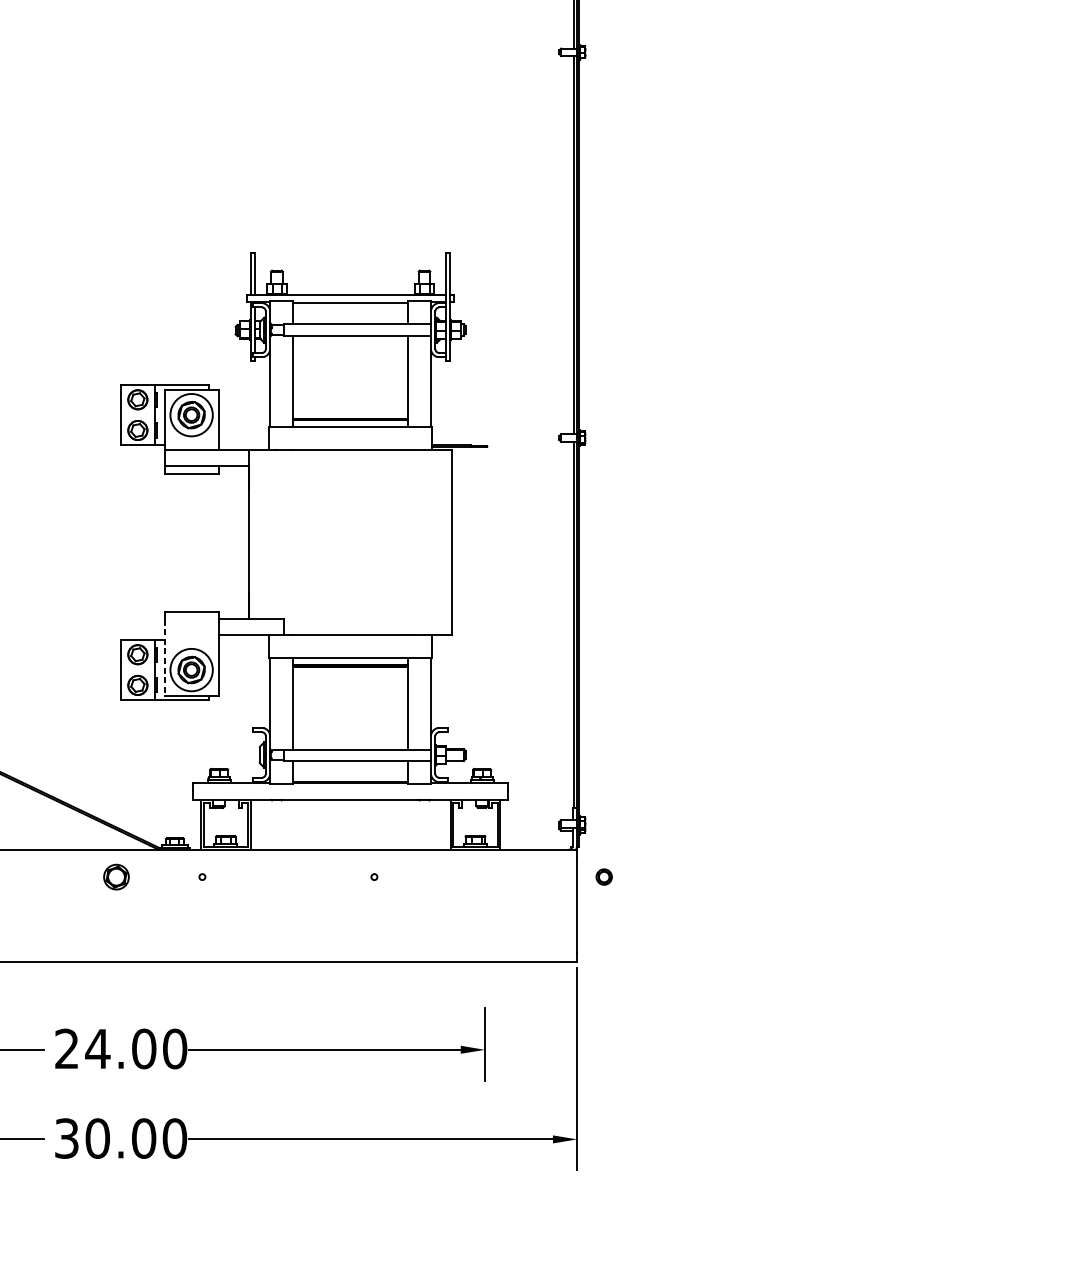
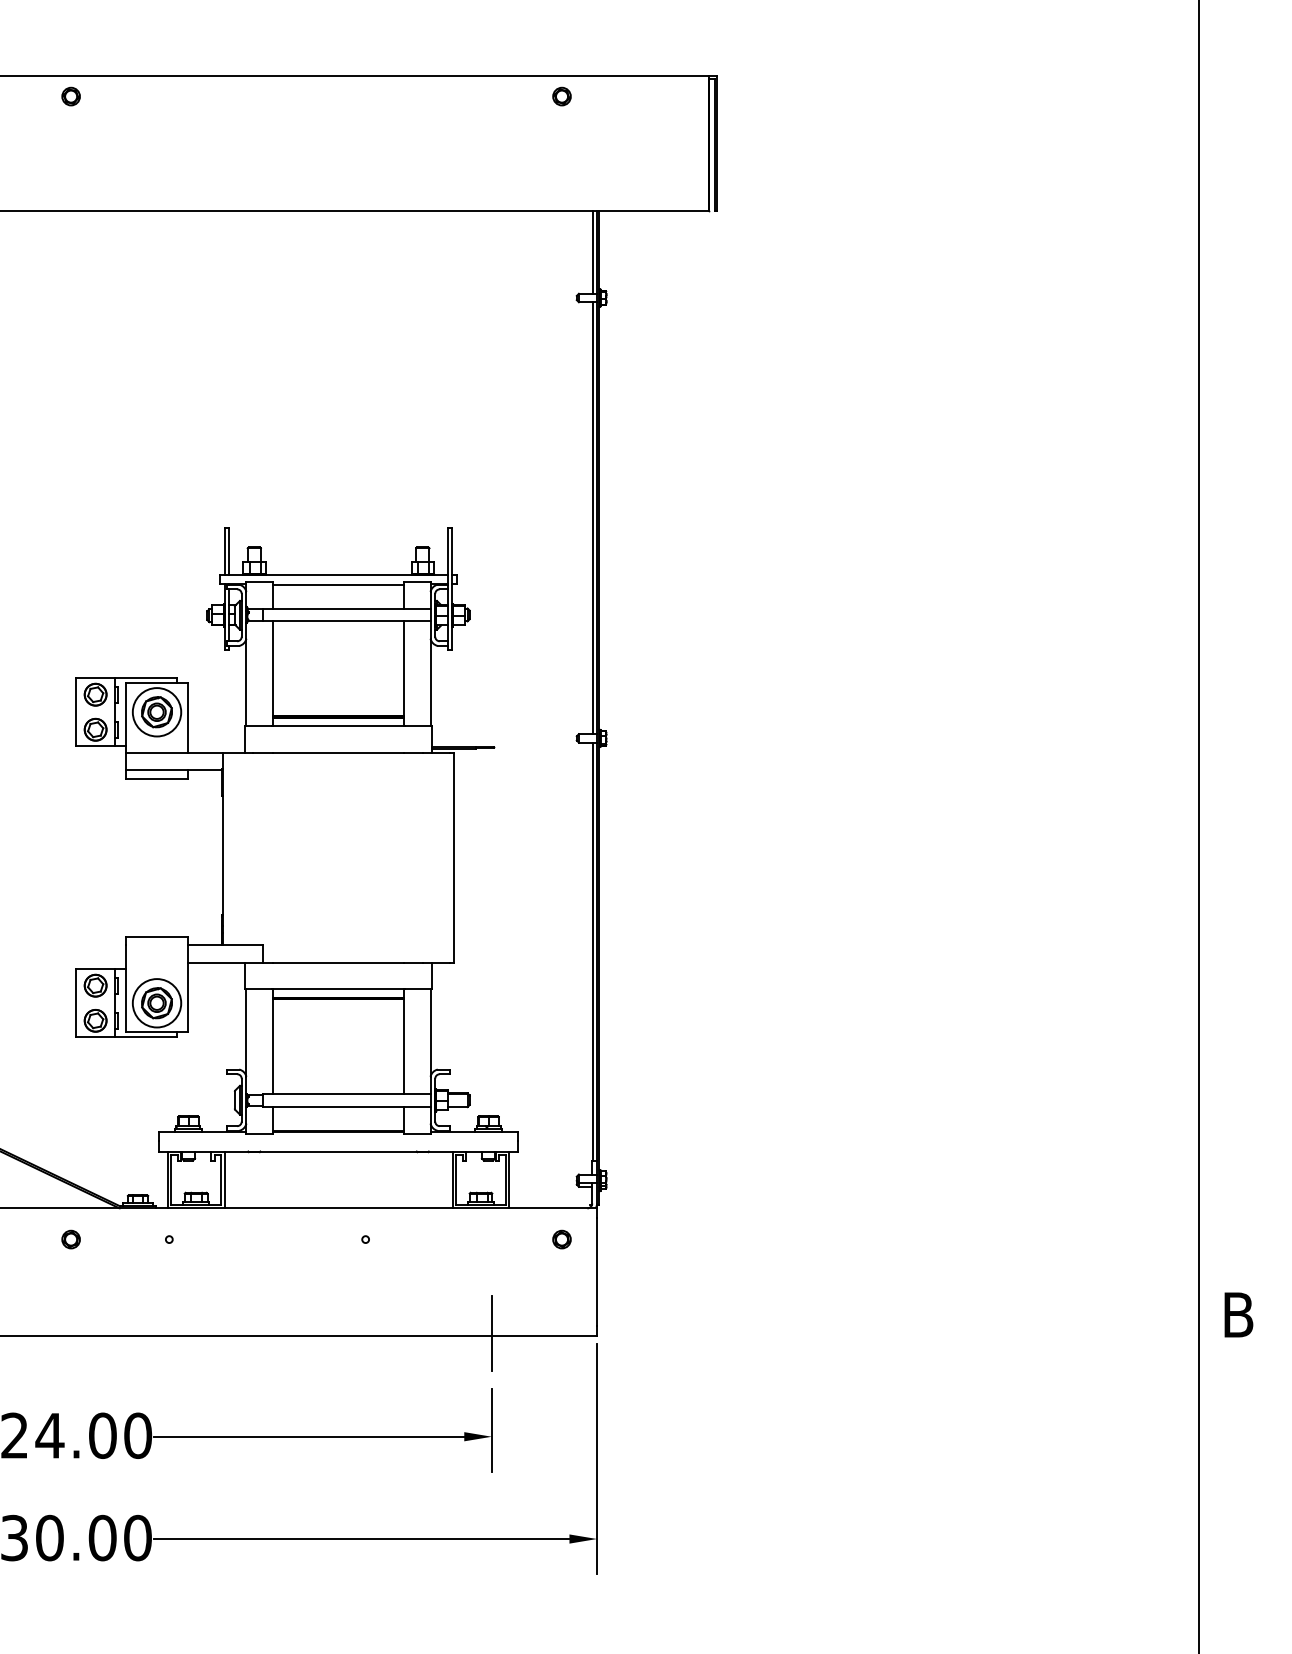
line: (164, 658) -> (126, 989), dashed -> solid
part: (115, 877) -> (70, 1239), size x0.62
part: (603, 877) -> (561, 1239), moved
line: (484, 959) -> (491, 1333), added

